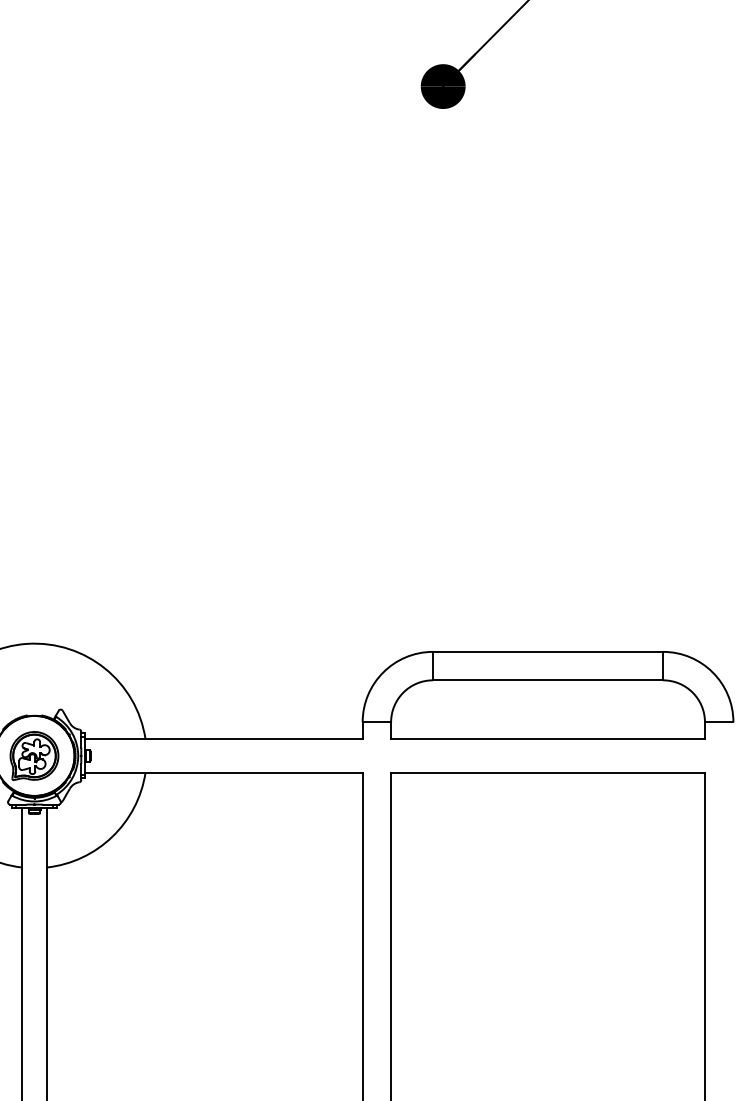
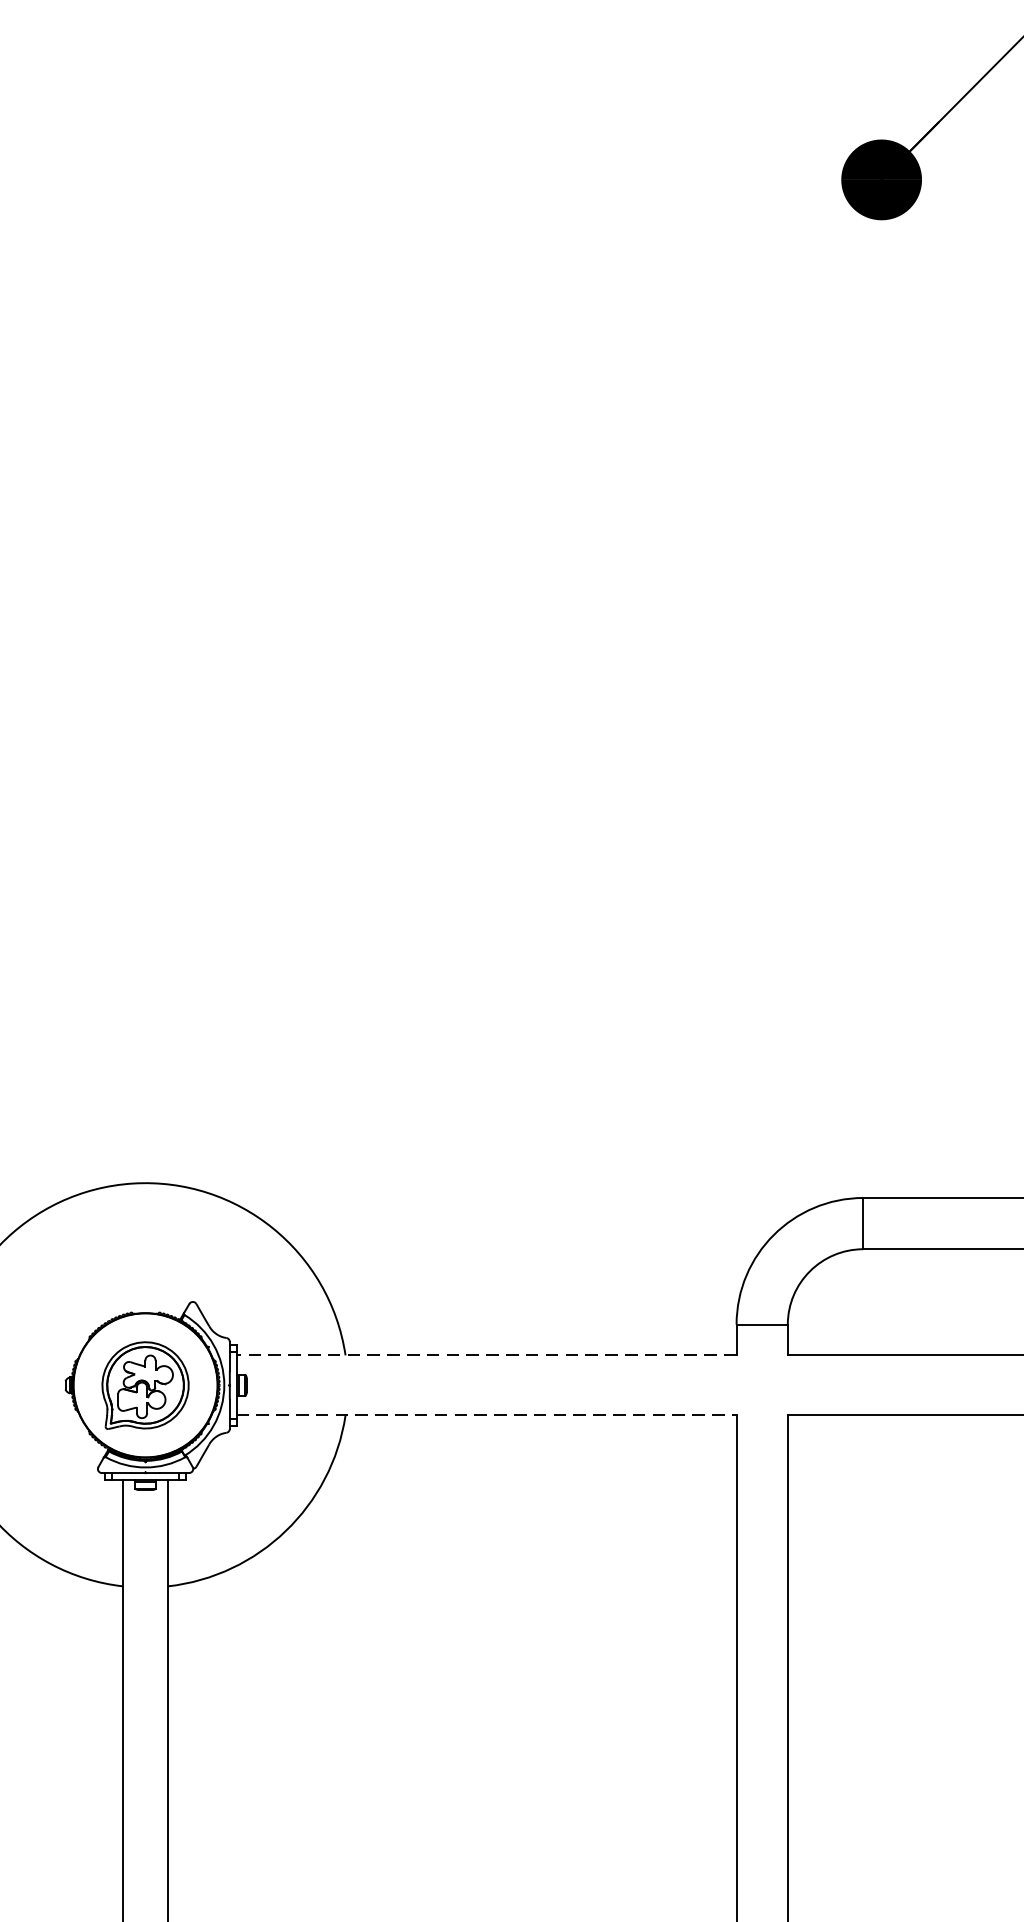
line: (223, 739) -> (485, 1355), solid -> dashed
line: (223, 772) -> (485, 1415), solid -> dashed

